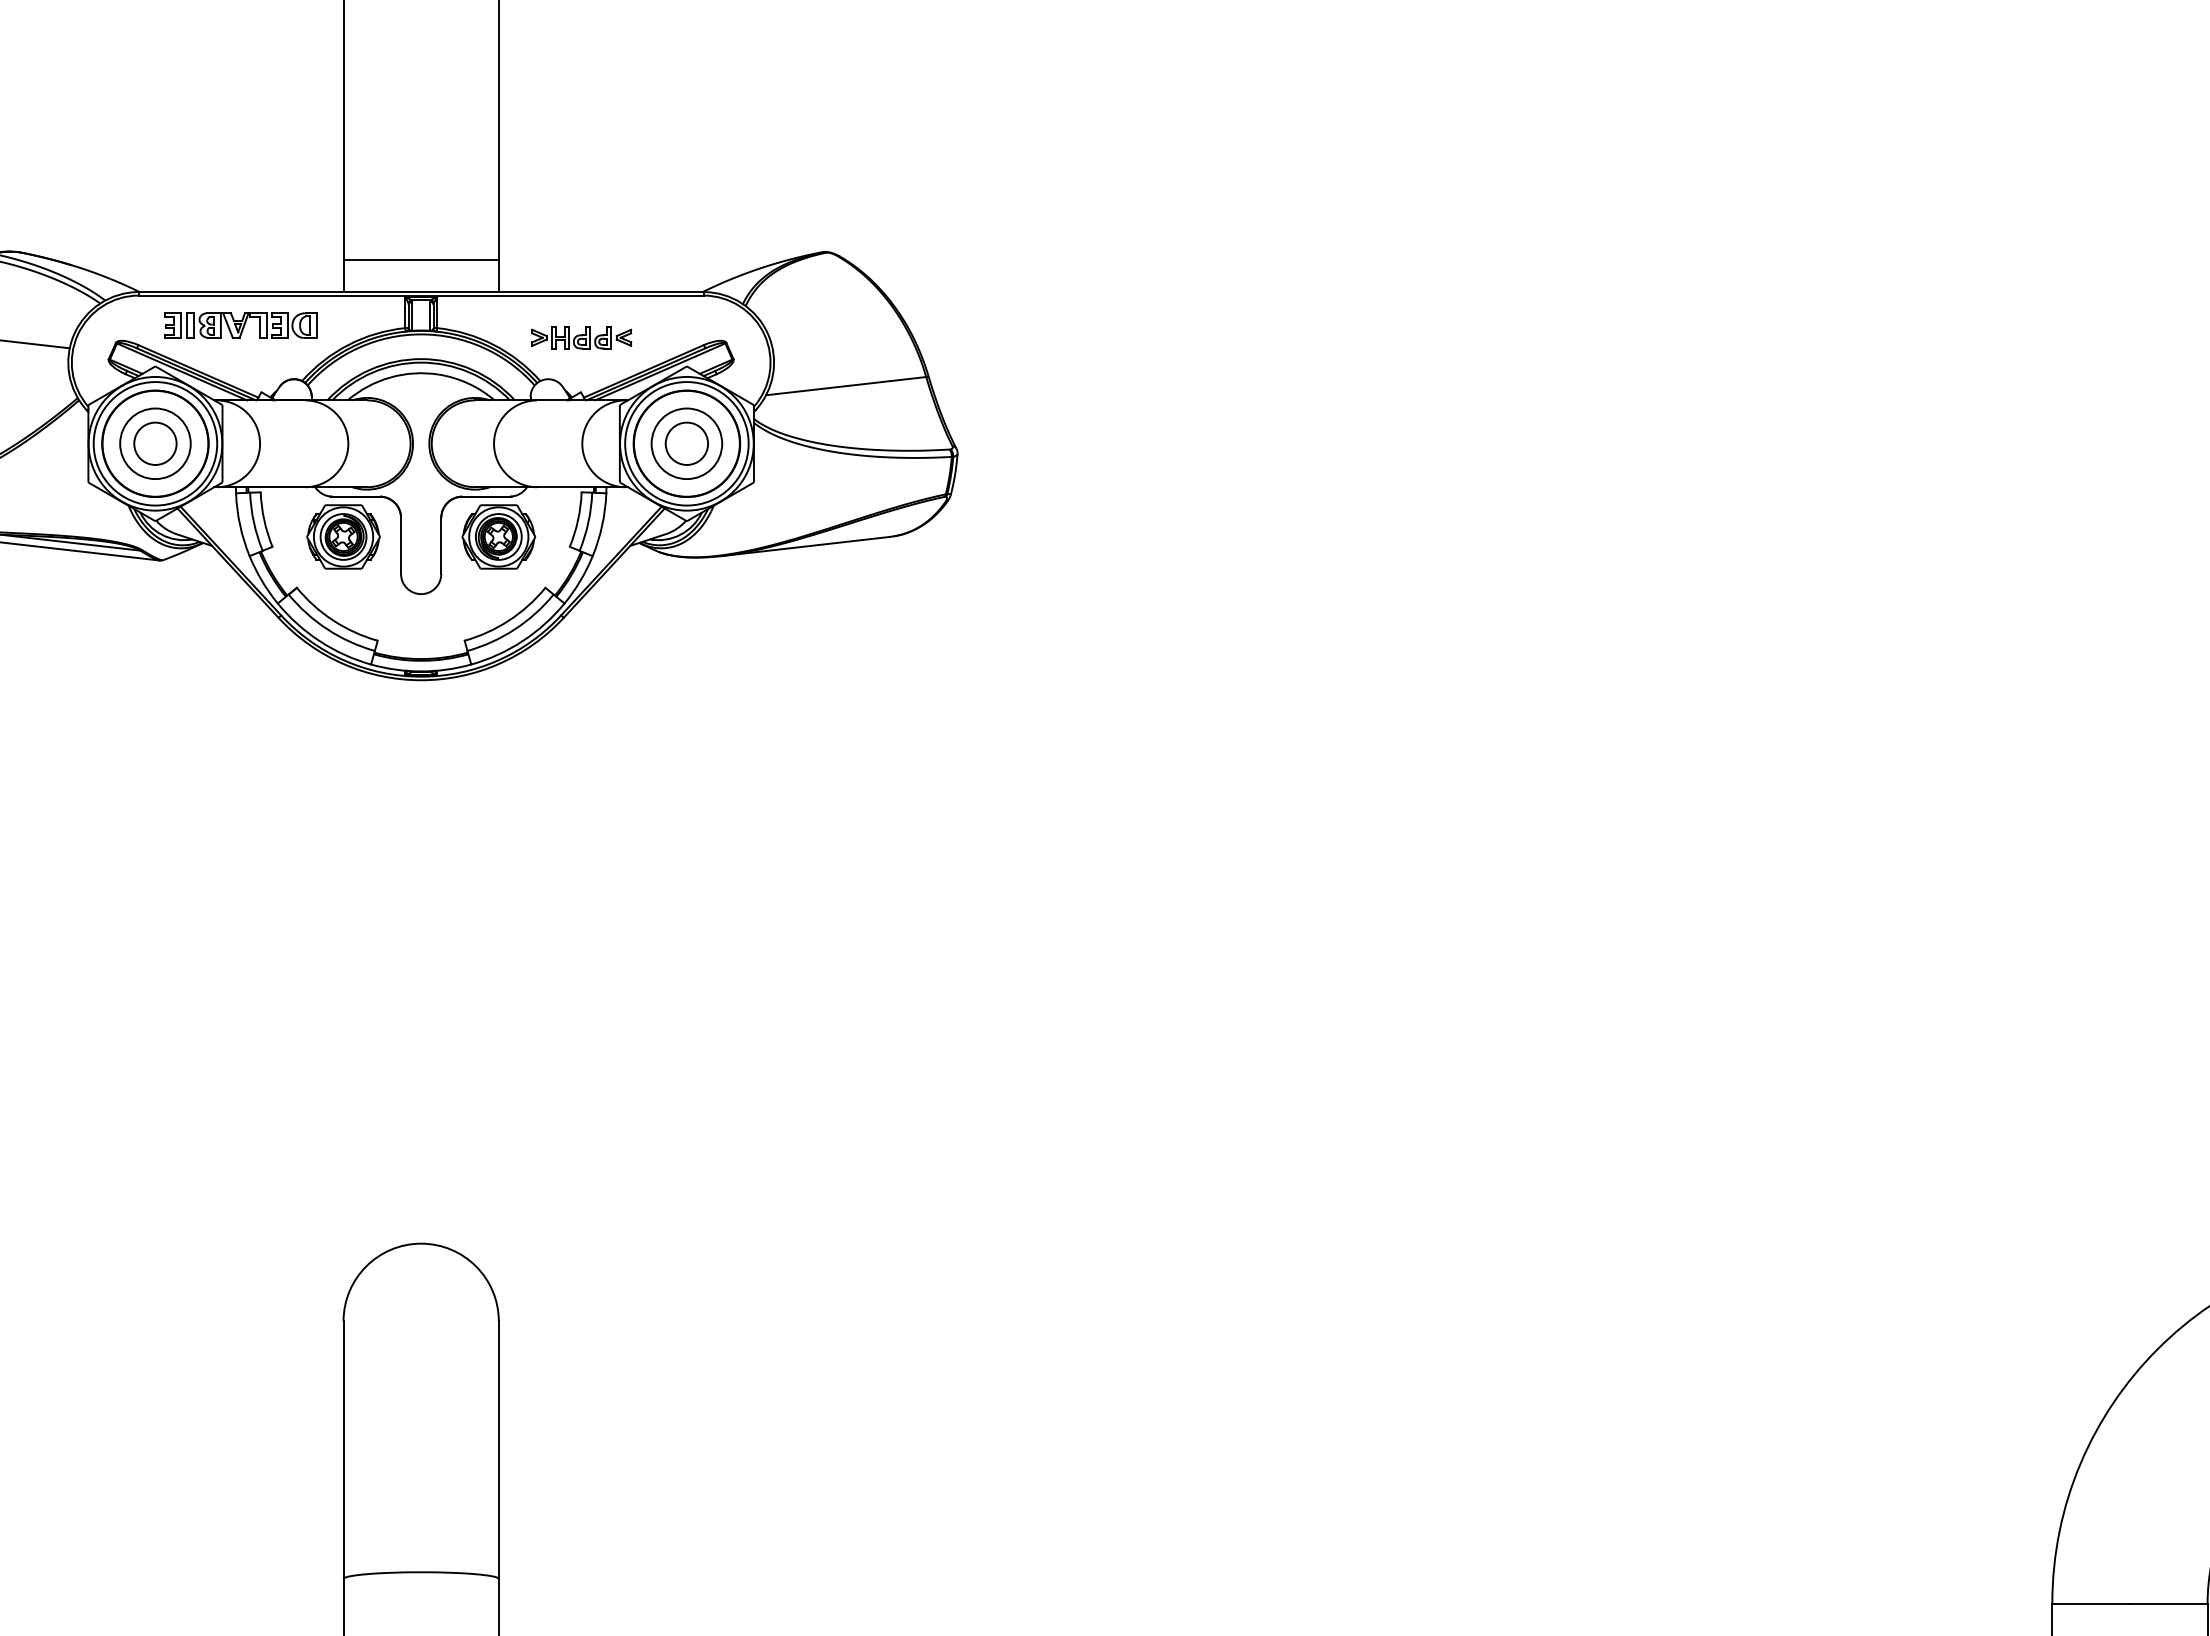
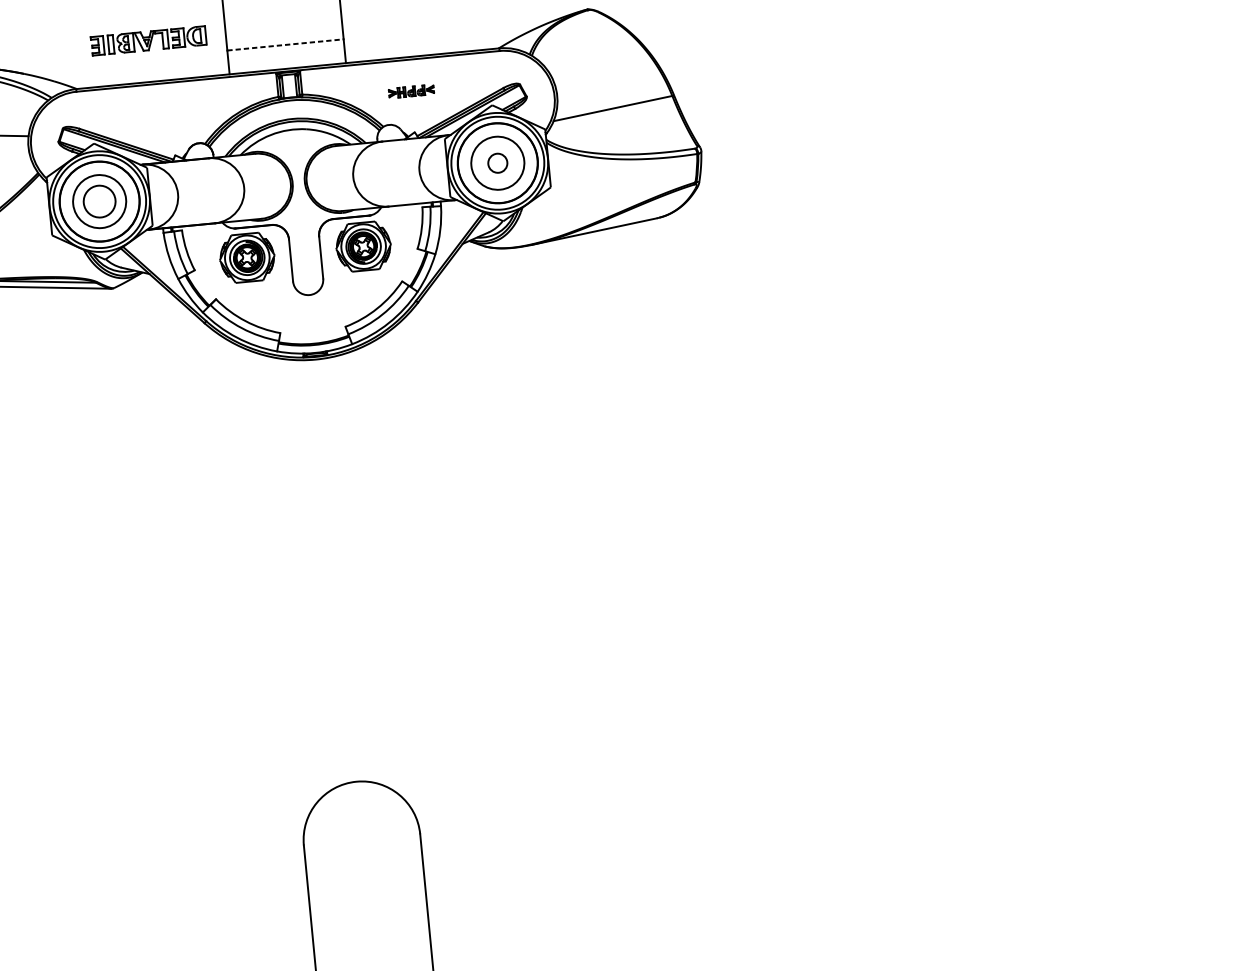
line: (421, 260) -> (285, 45), solid -> dashed
part: (240, 325) -> (148, 40), moved
part: (581, 337) -> (411, 91), size x0.6
circle: (686, 443) -> (497, 163), size x0.6

